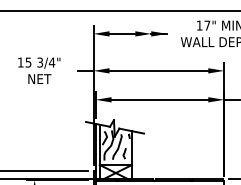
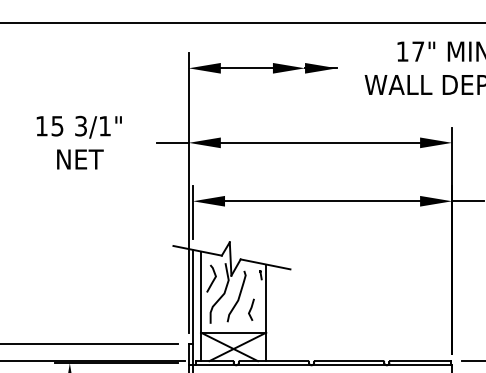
text: (51, 62) -> (103, 125), 3/4" -> 3/1"

